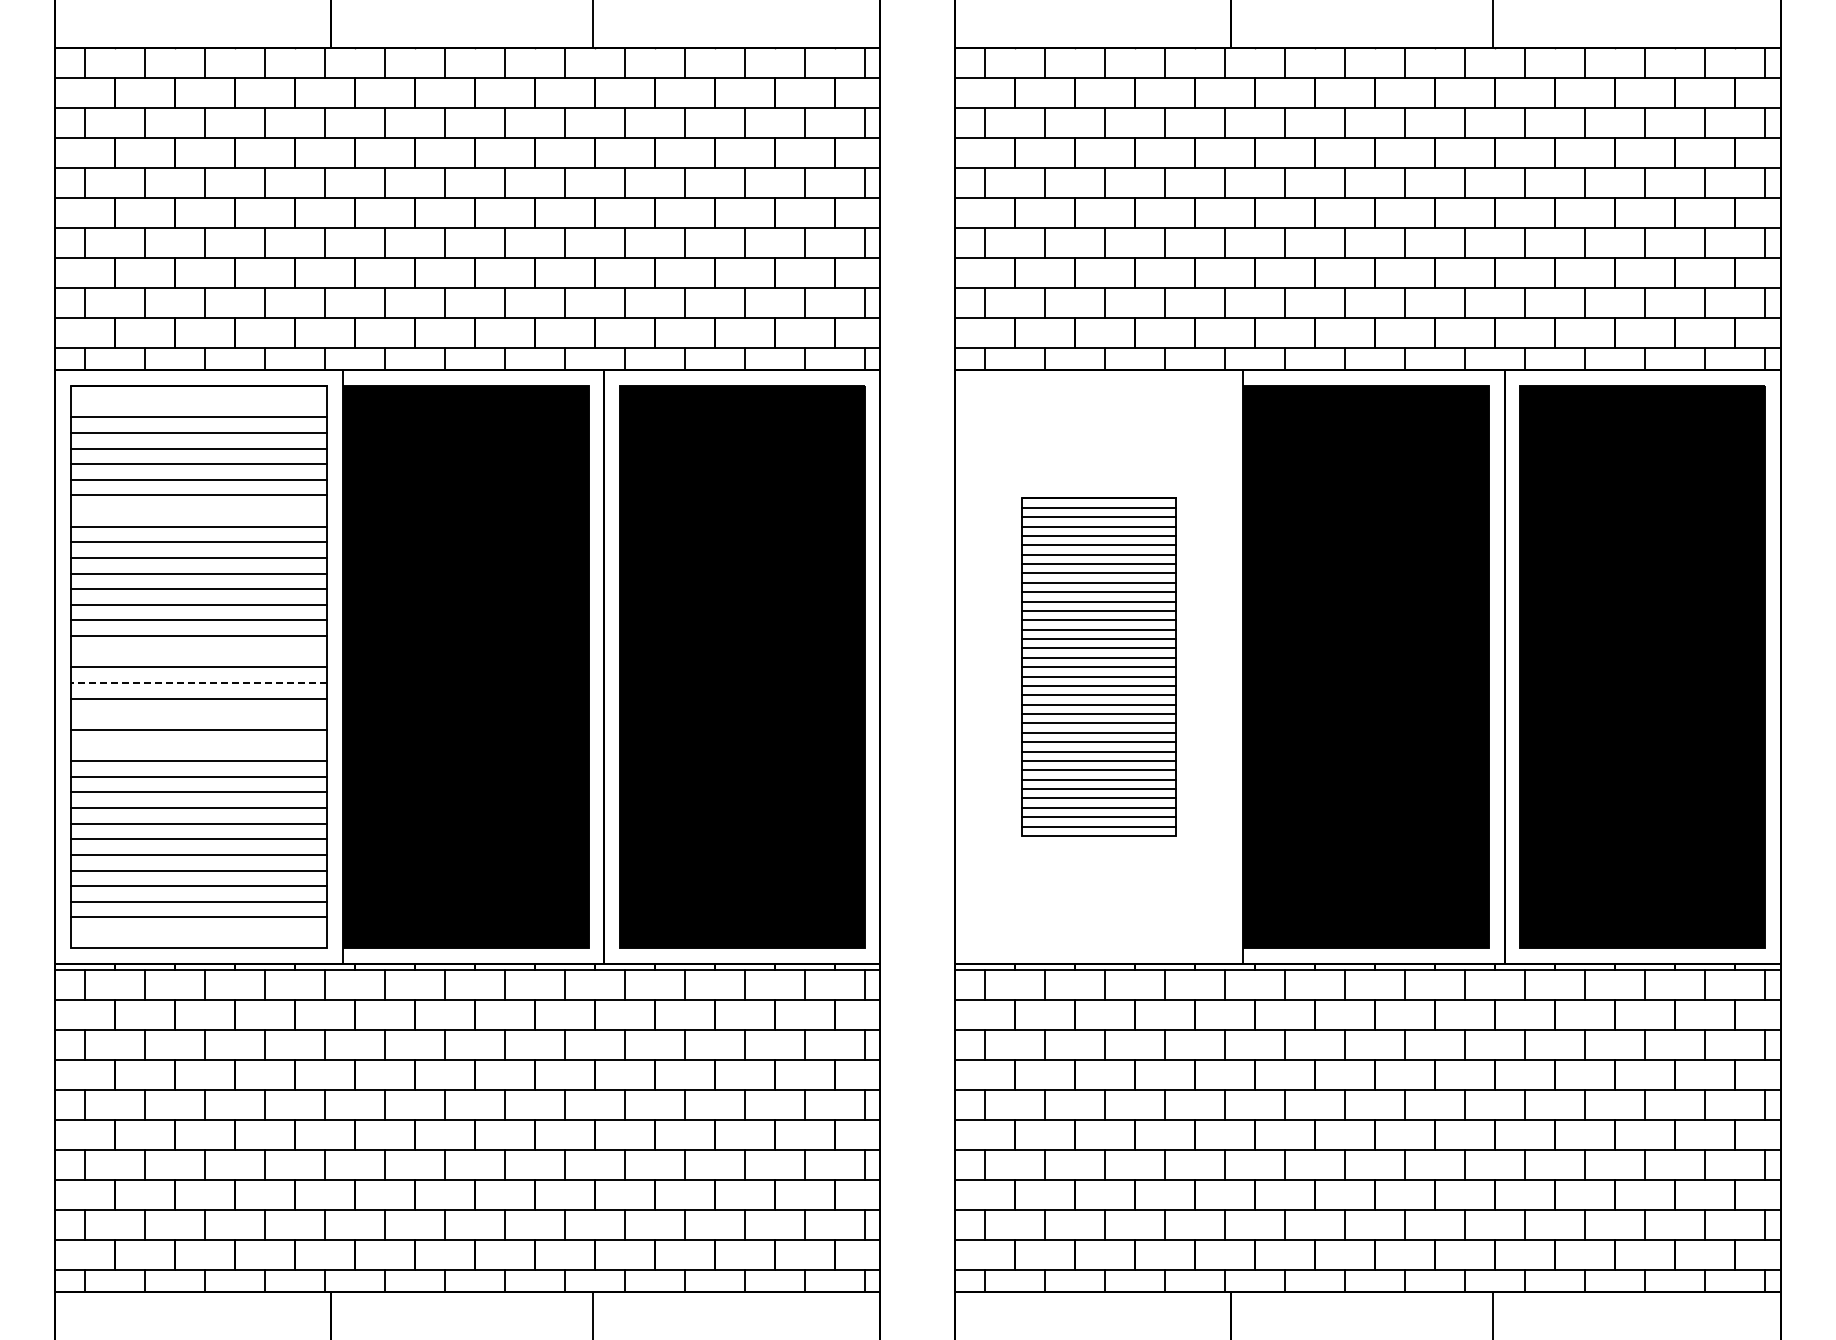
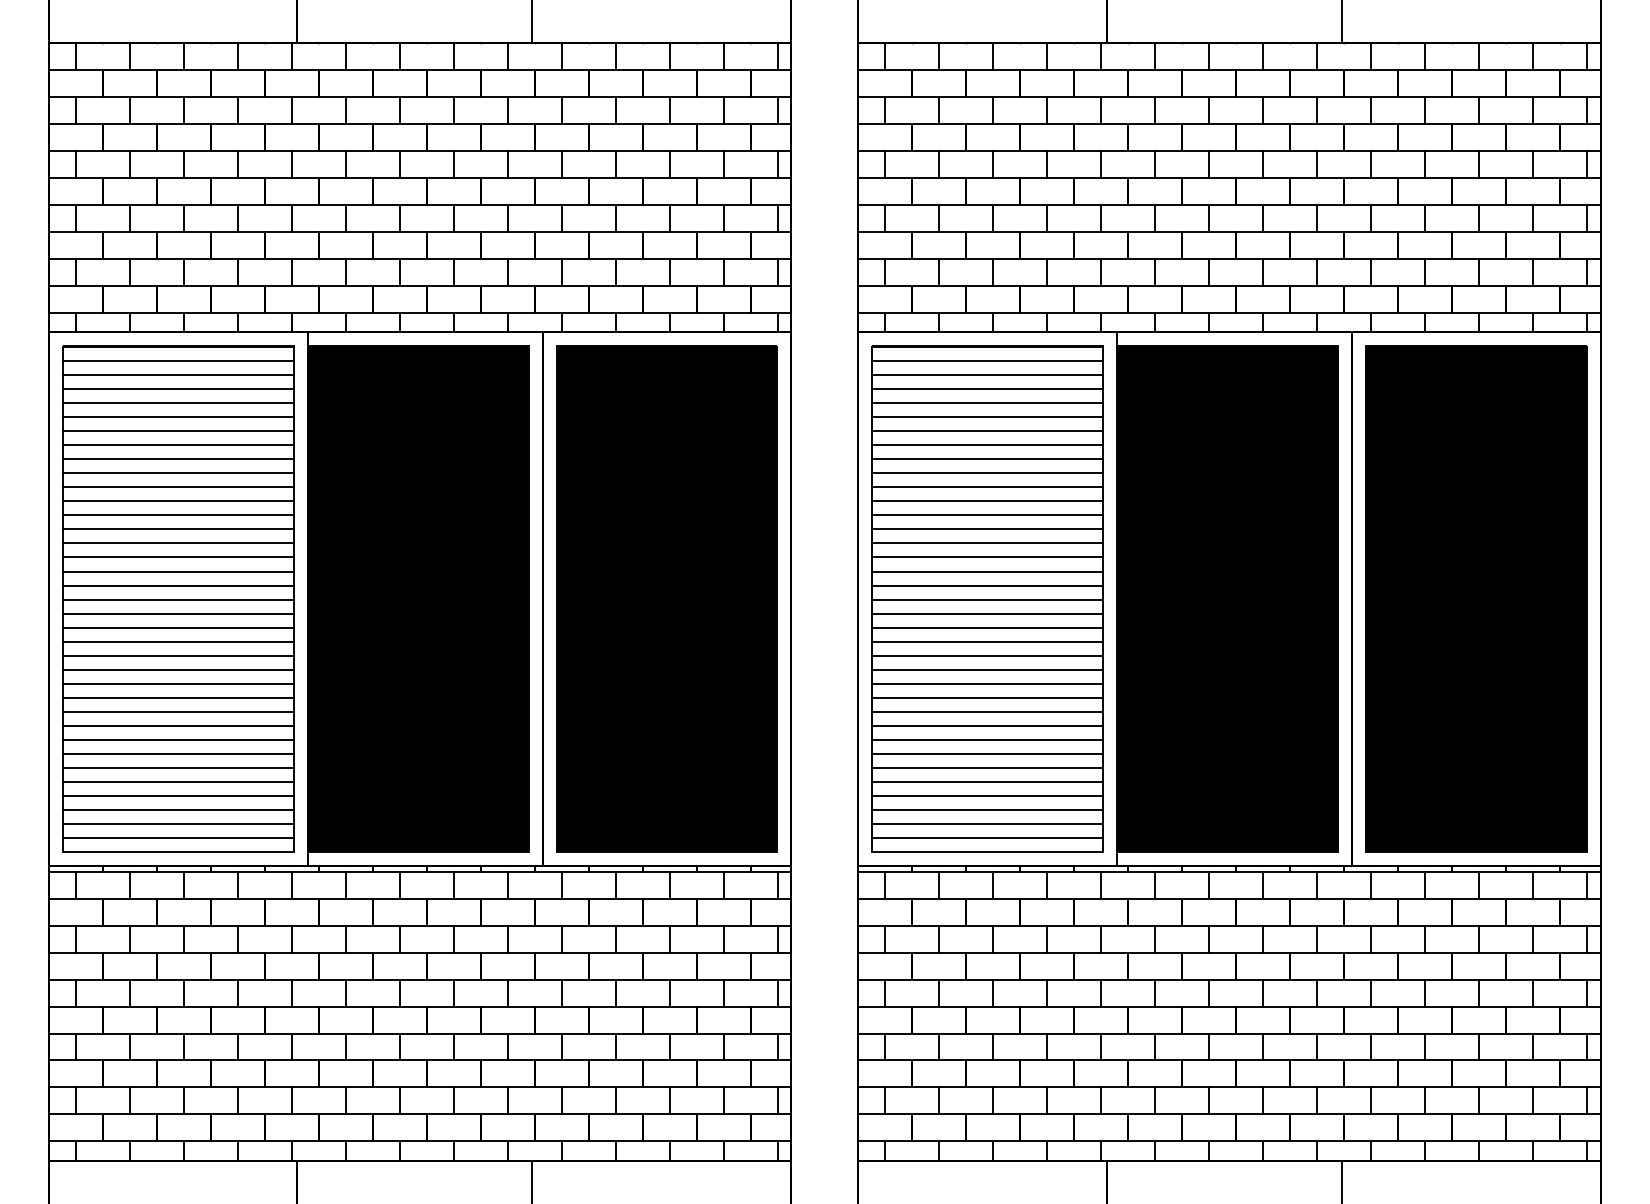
line: (198, 401) -> (178, 360), added
line: (198, 511) -> (178, 459), added
line: (198, 651) -> (178, 585), added
part: (1098, 666) -> (987, 598), size x1.67
line: (198, 682) -> (178, 613), dashed -> solid
line: (198, 714) -> (178, 641), added
line: (198, 745) -> (178, 669), added
line: (198, 932) -> (178, 837), added

